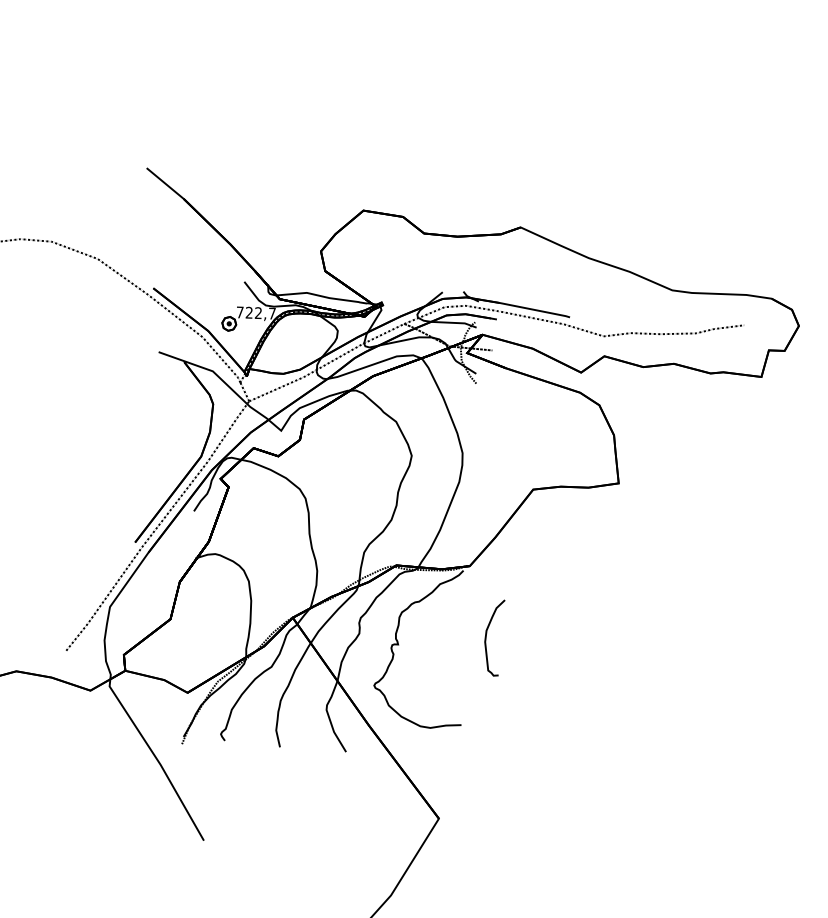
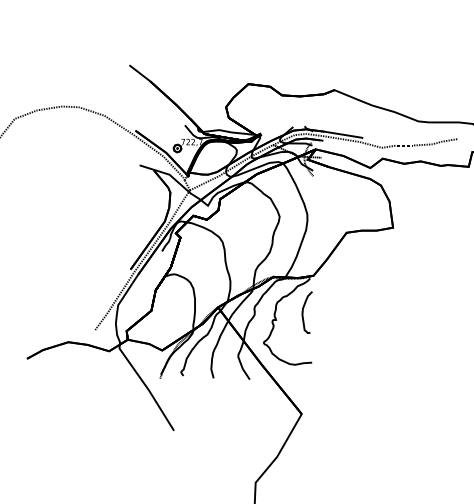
curve: (487, 637) -> (303, 312), moved

